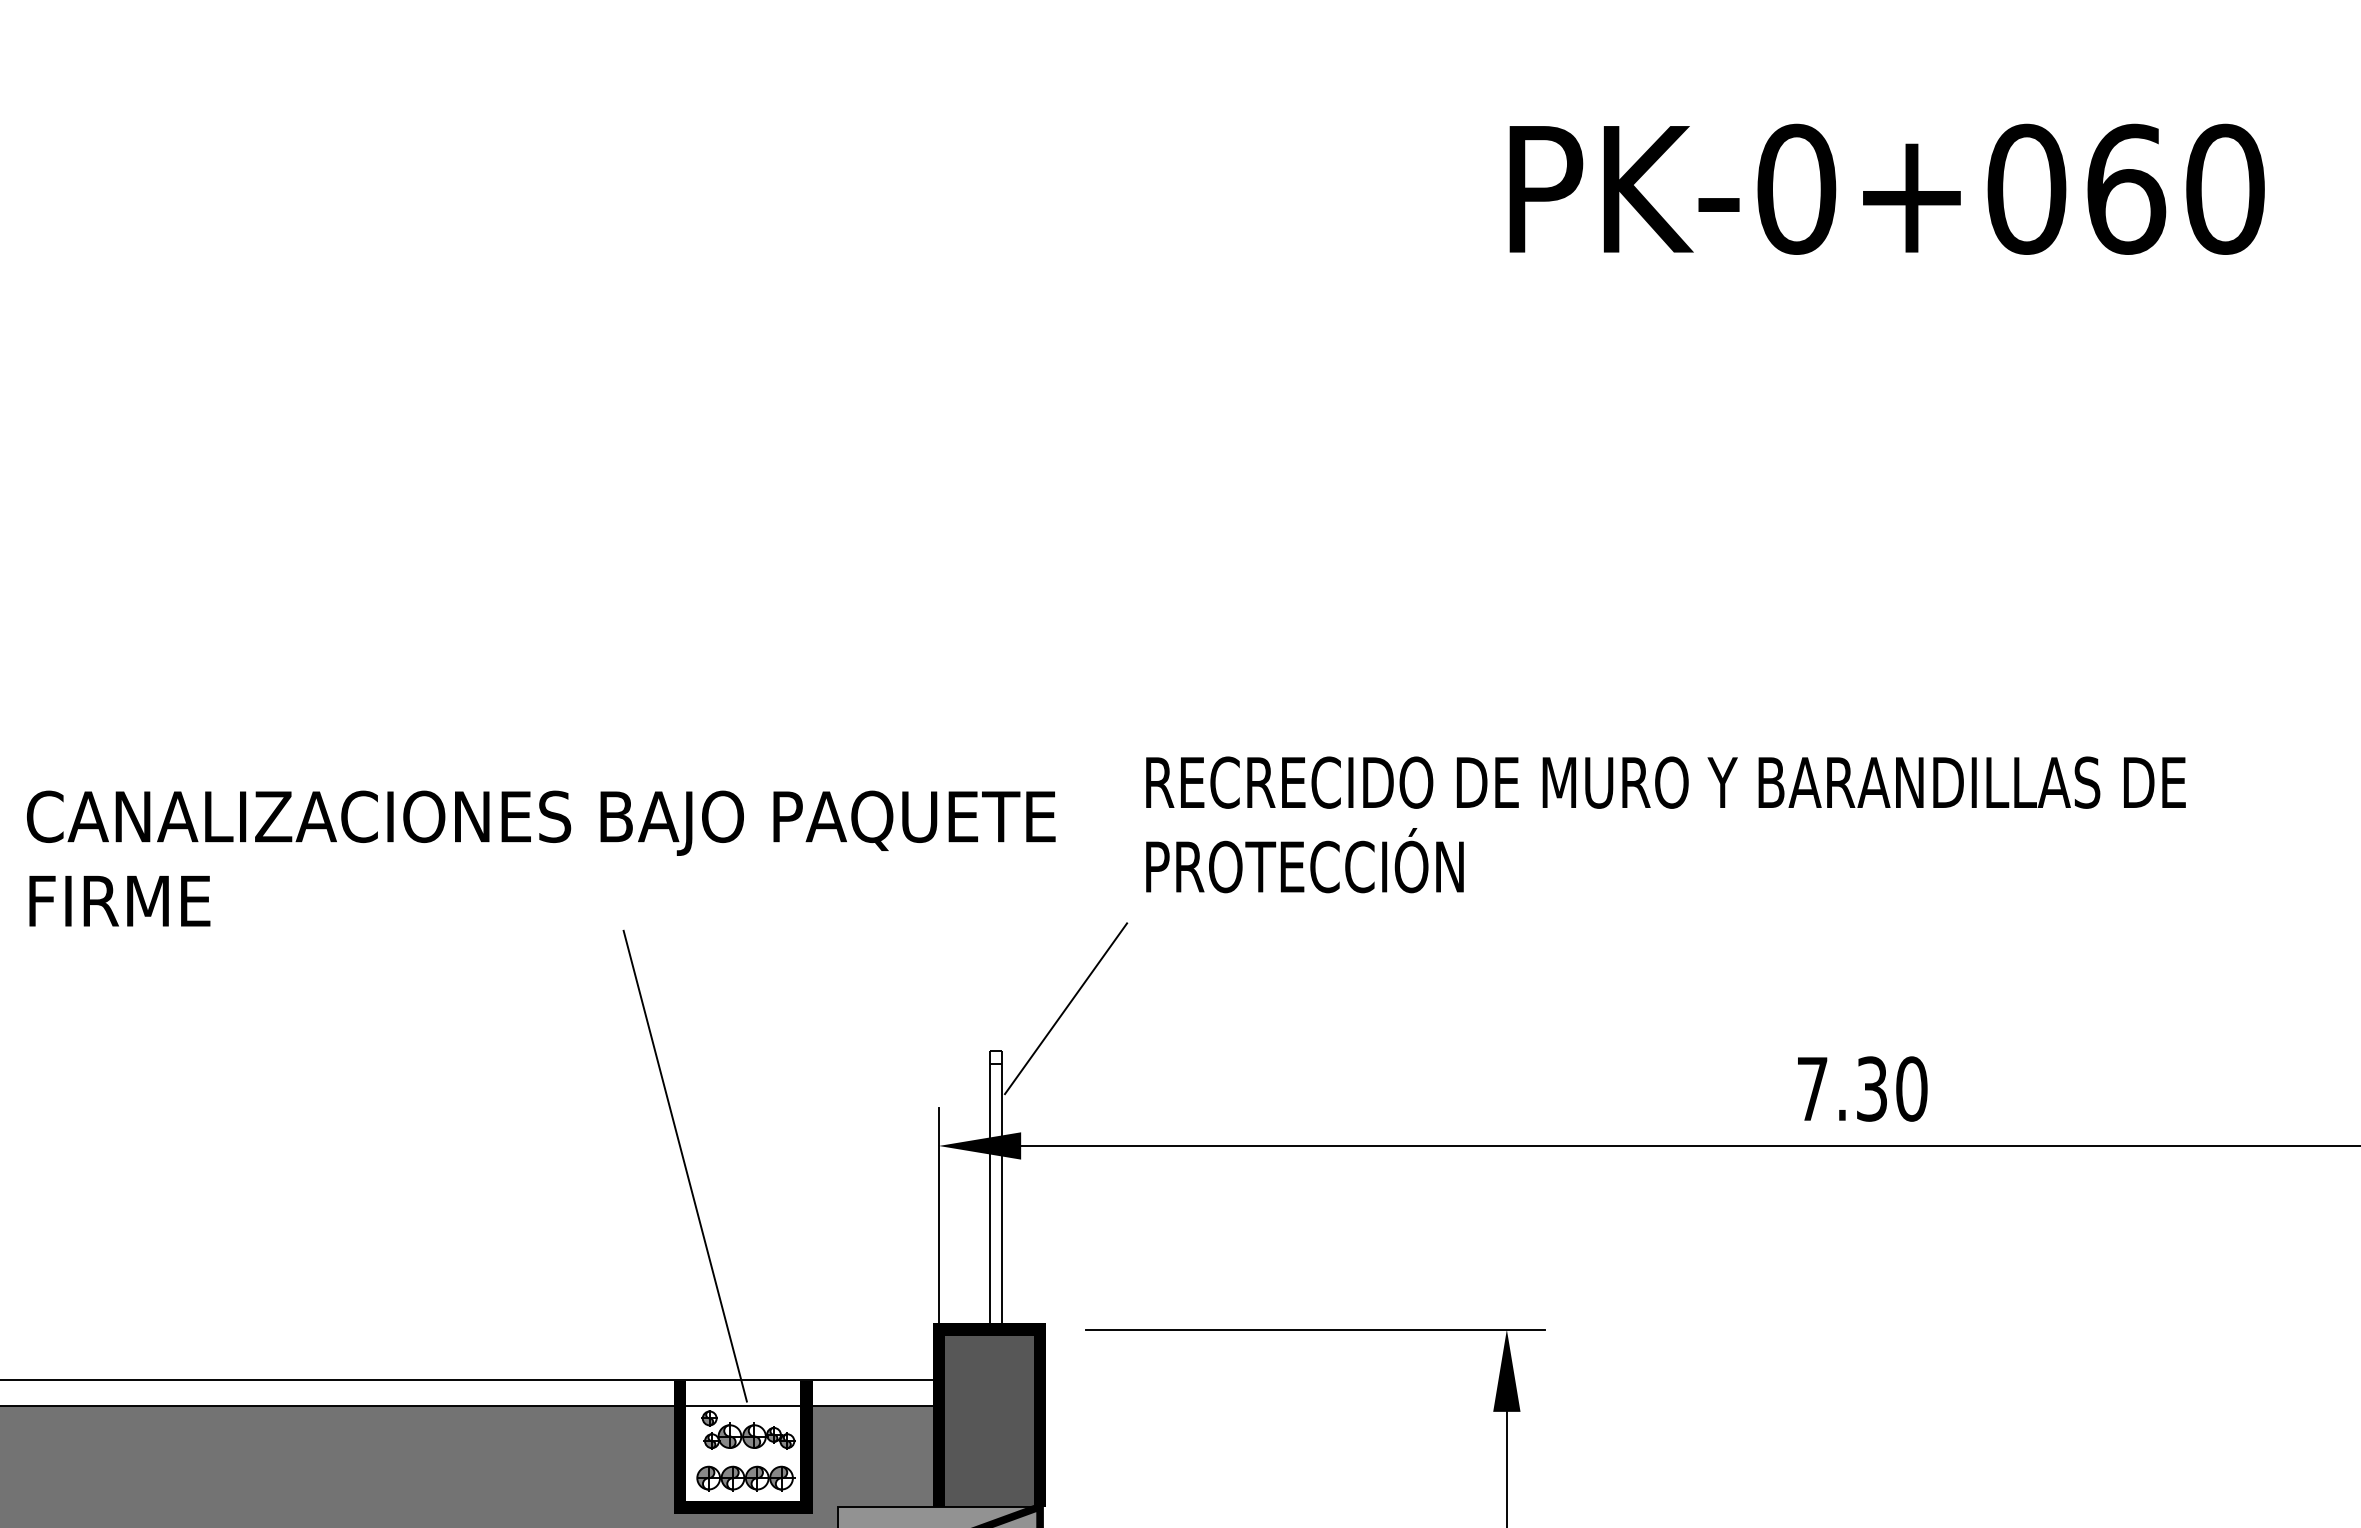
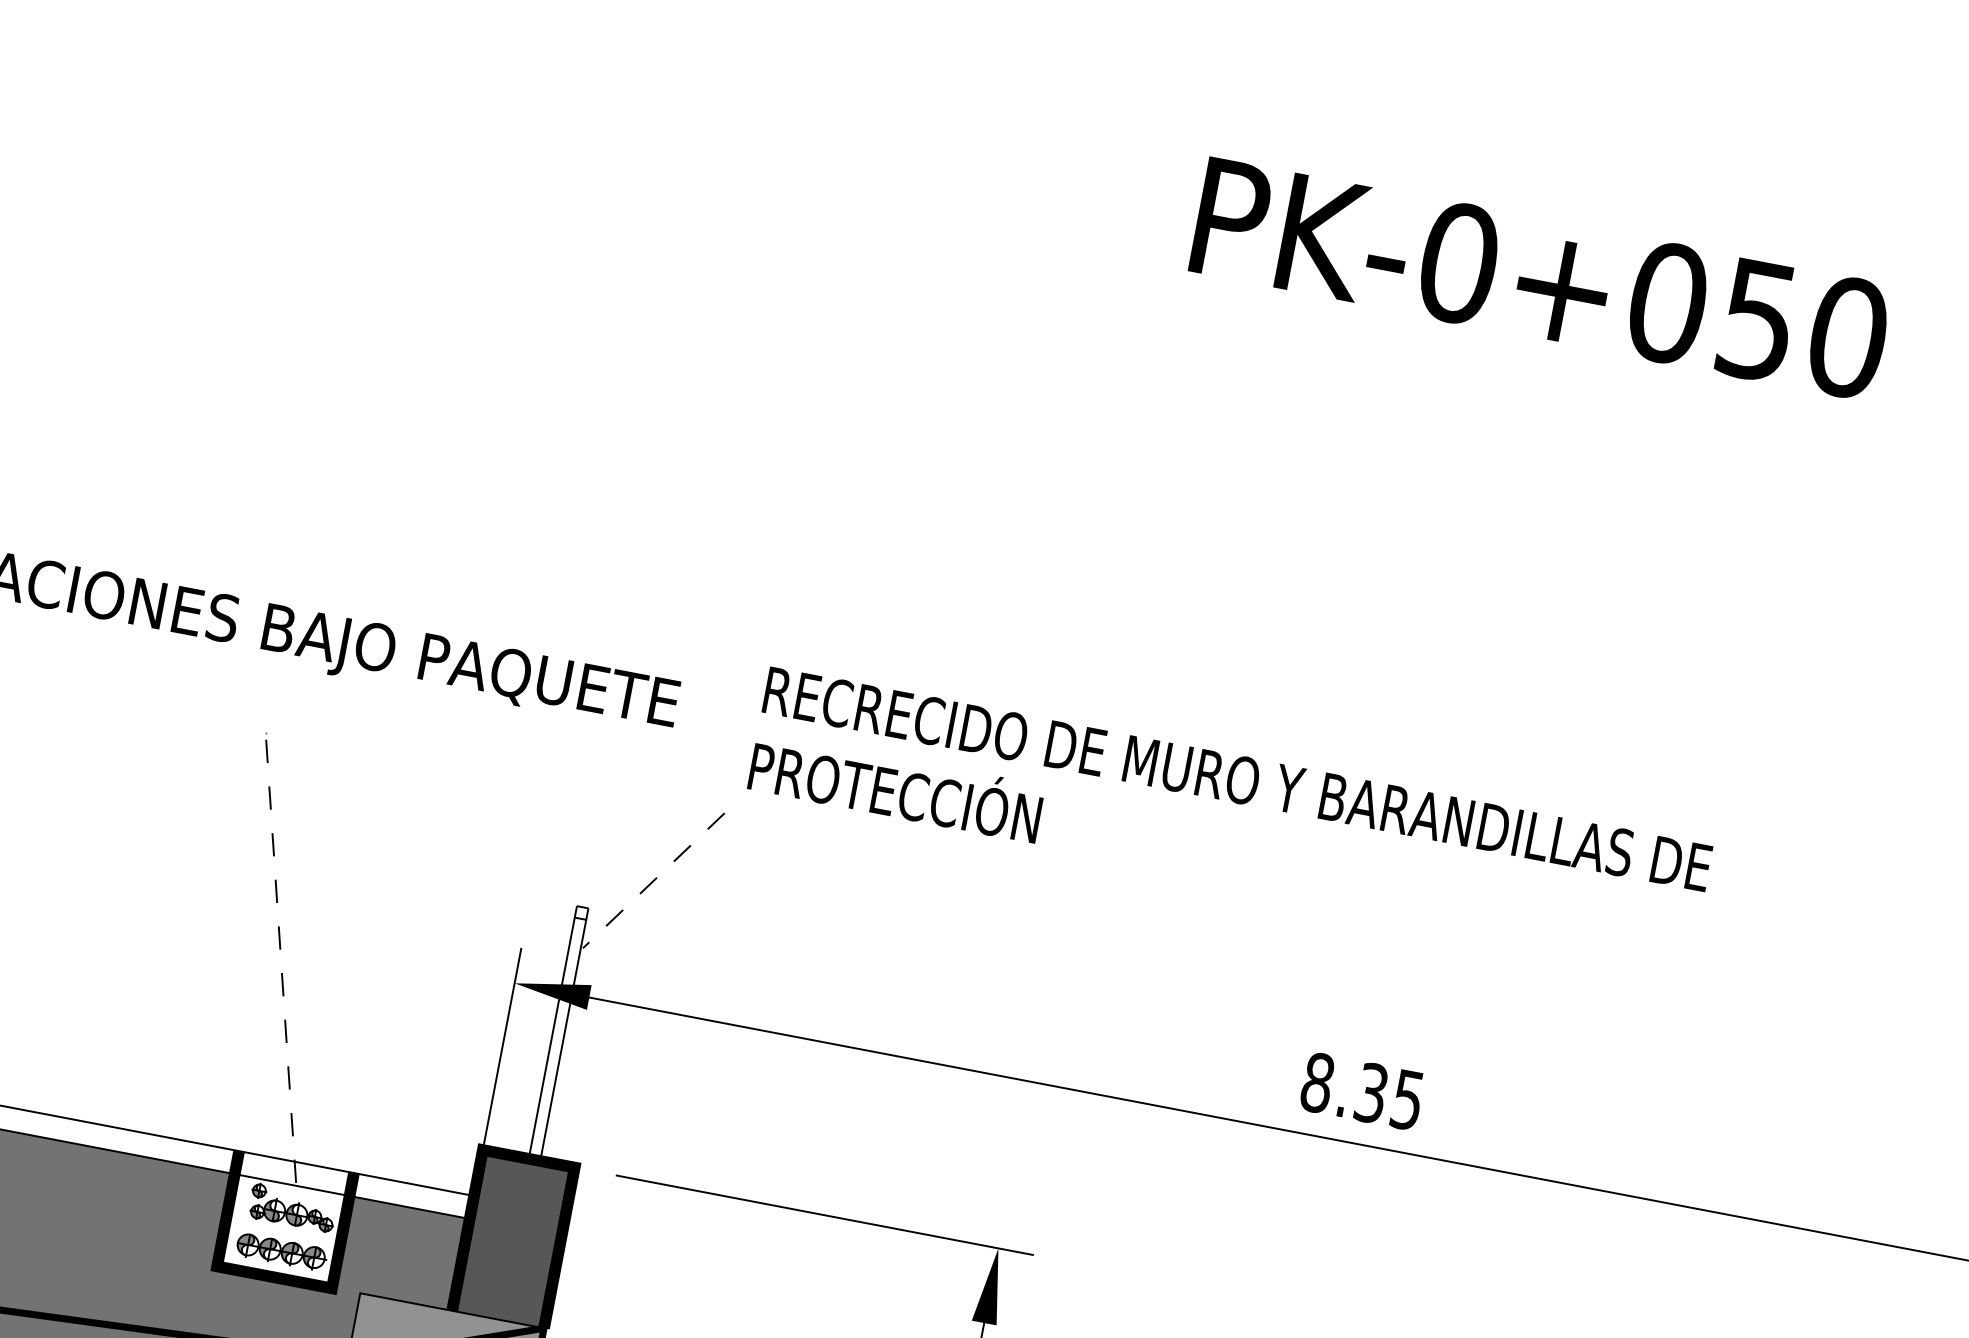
text: (2126, 188) -> (1758, 319), PK-0+060 -> PK-0+050
line: (1066, 1008) -> (654, 880), solid -> dashed
text: (1862, 1088) -> (1363, 1091), 7.30 -> 8.35
line: (685, 1165) -> (281, 957), solid -> dashed

